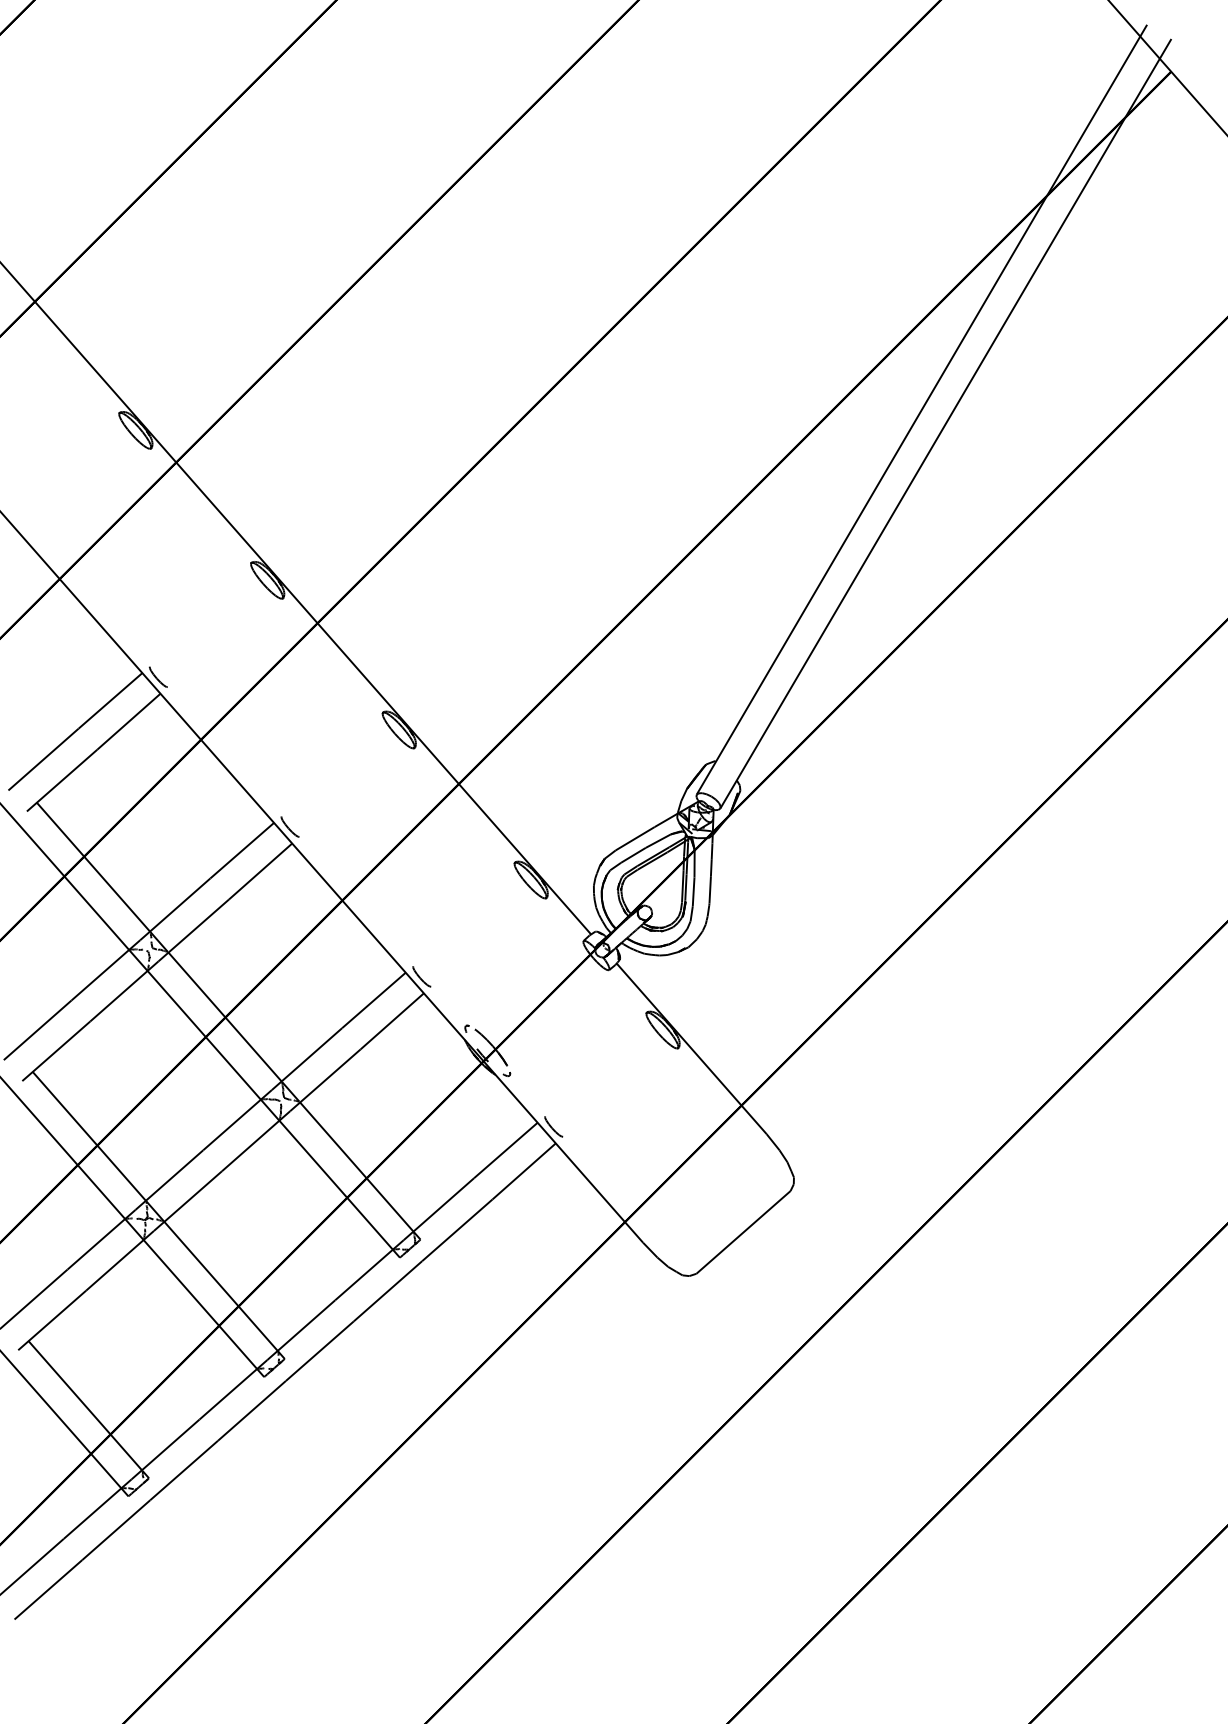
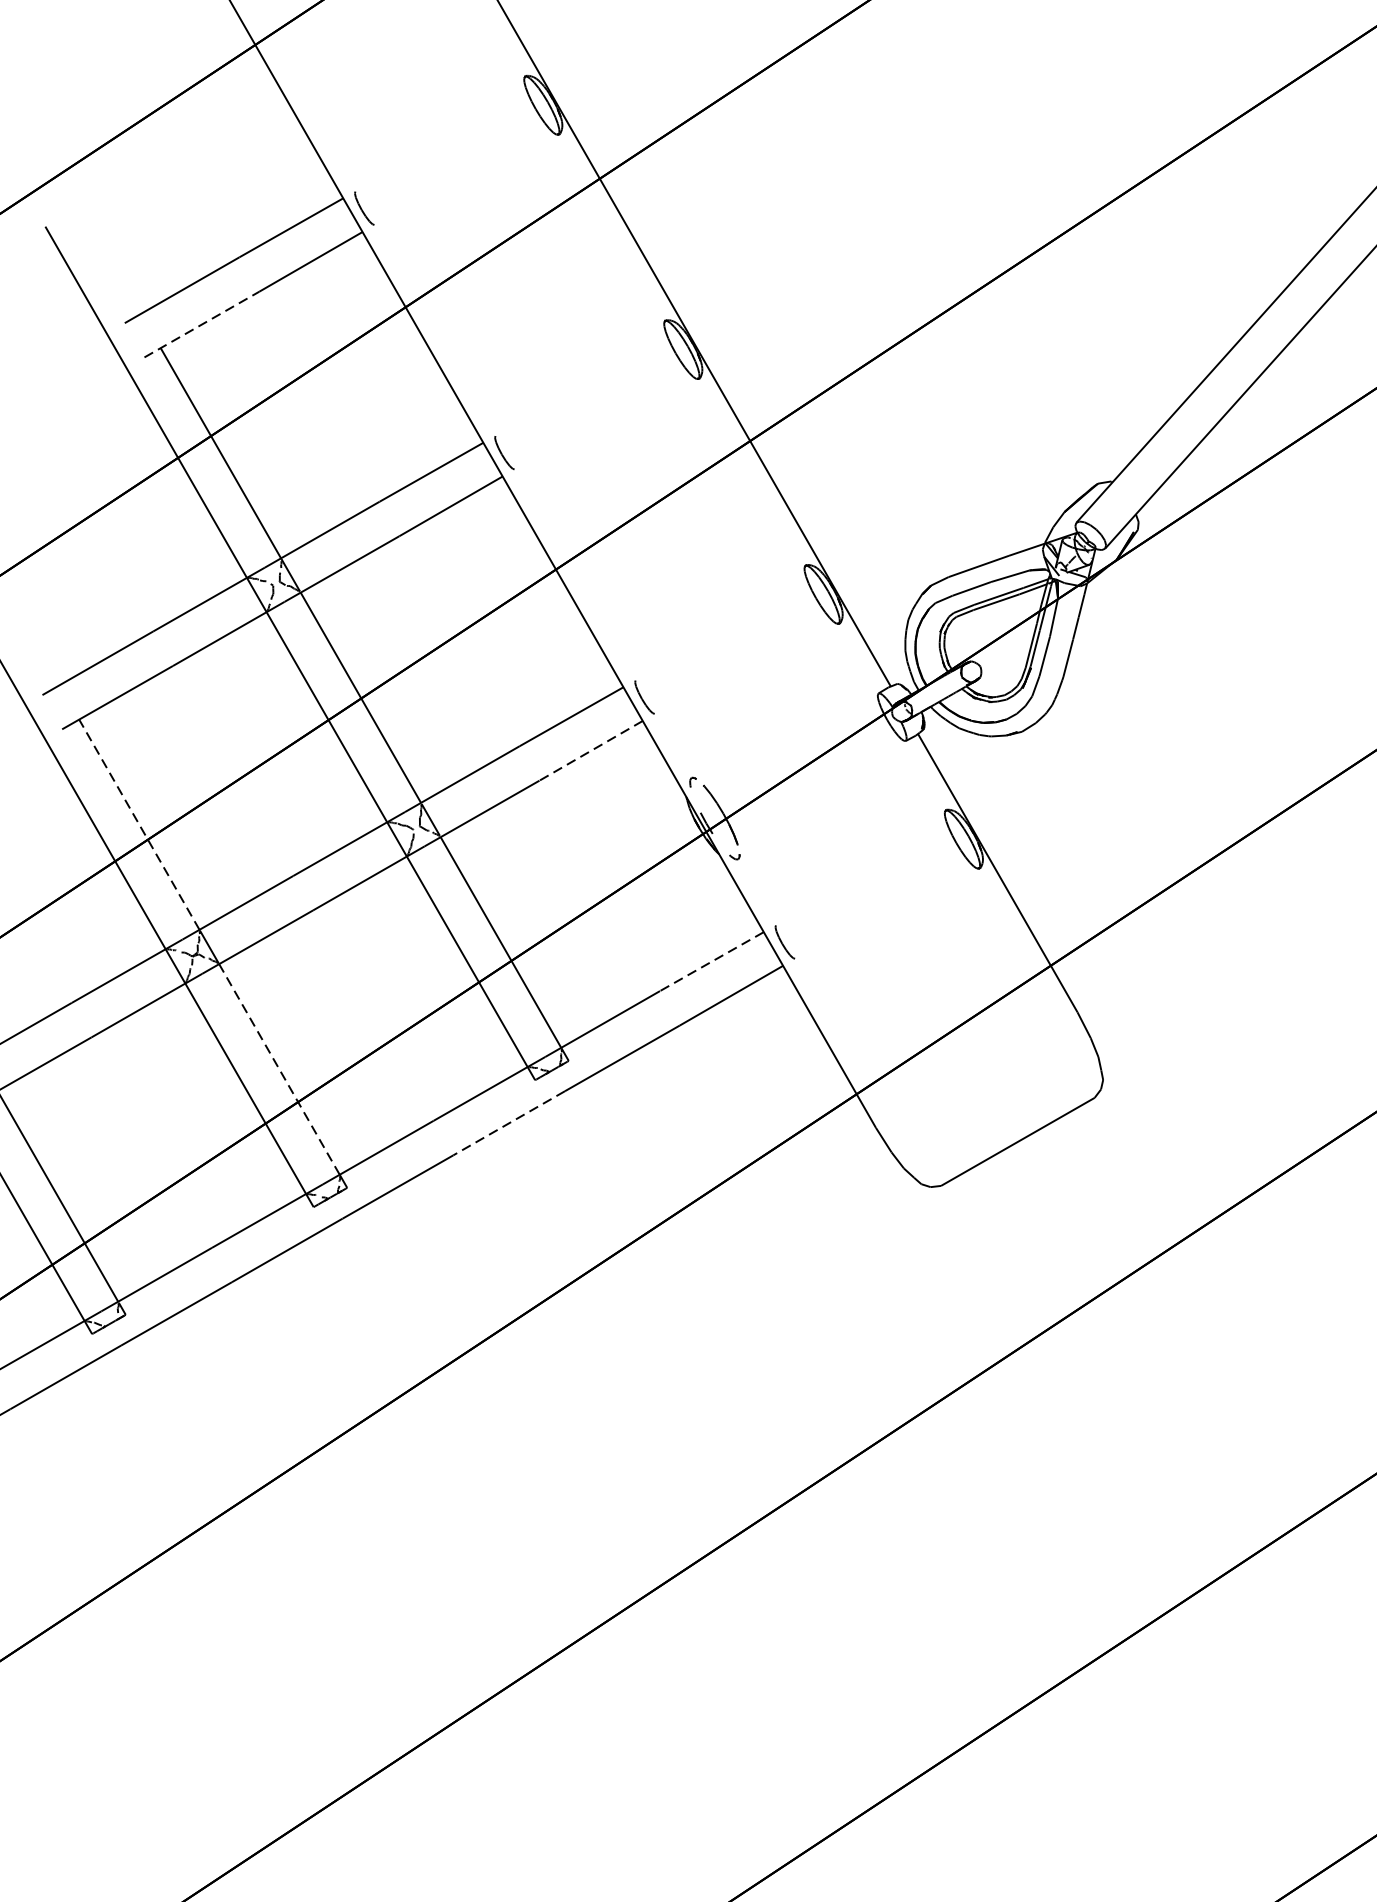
line: (62, 780) -> (202, 324), solid -> dashed
line: (391, 1021) -> (589, 750), solid -> dashed
line: (89, 1136) -> (139, 824), solid -> dashed
line: (505, 1150) -> (711, 961), solid -> dashed
line: (221, 1286) -> (280, 1069), solid -> dashed
line: (388, 1291) -> (509, 1123), solid -> dashed

